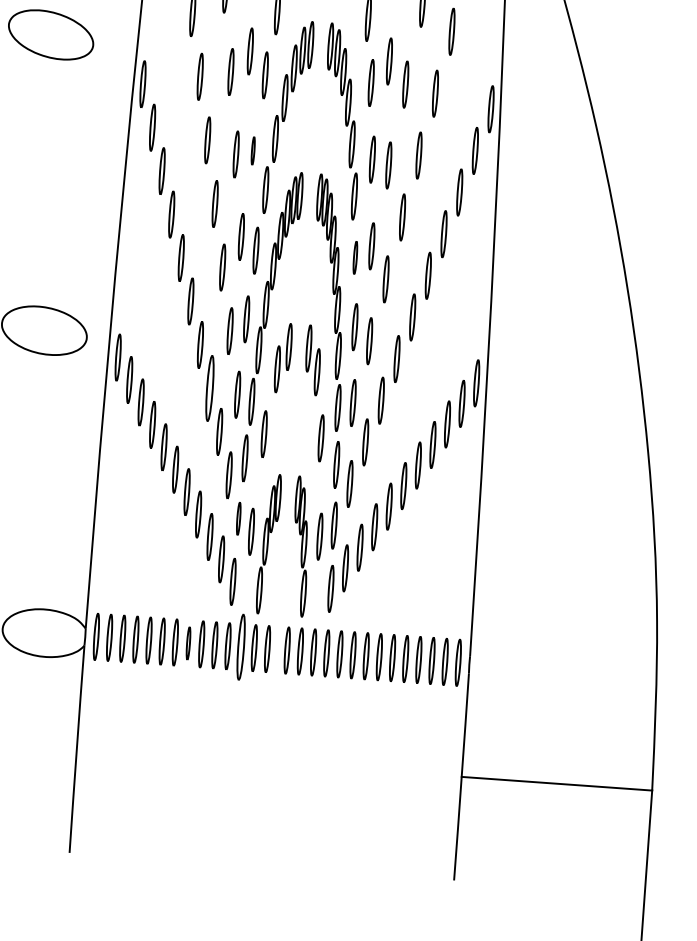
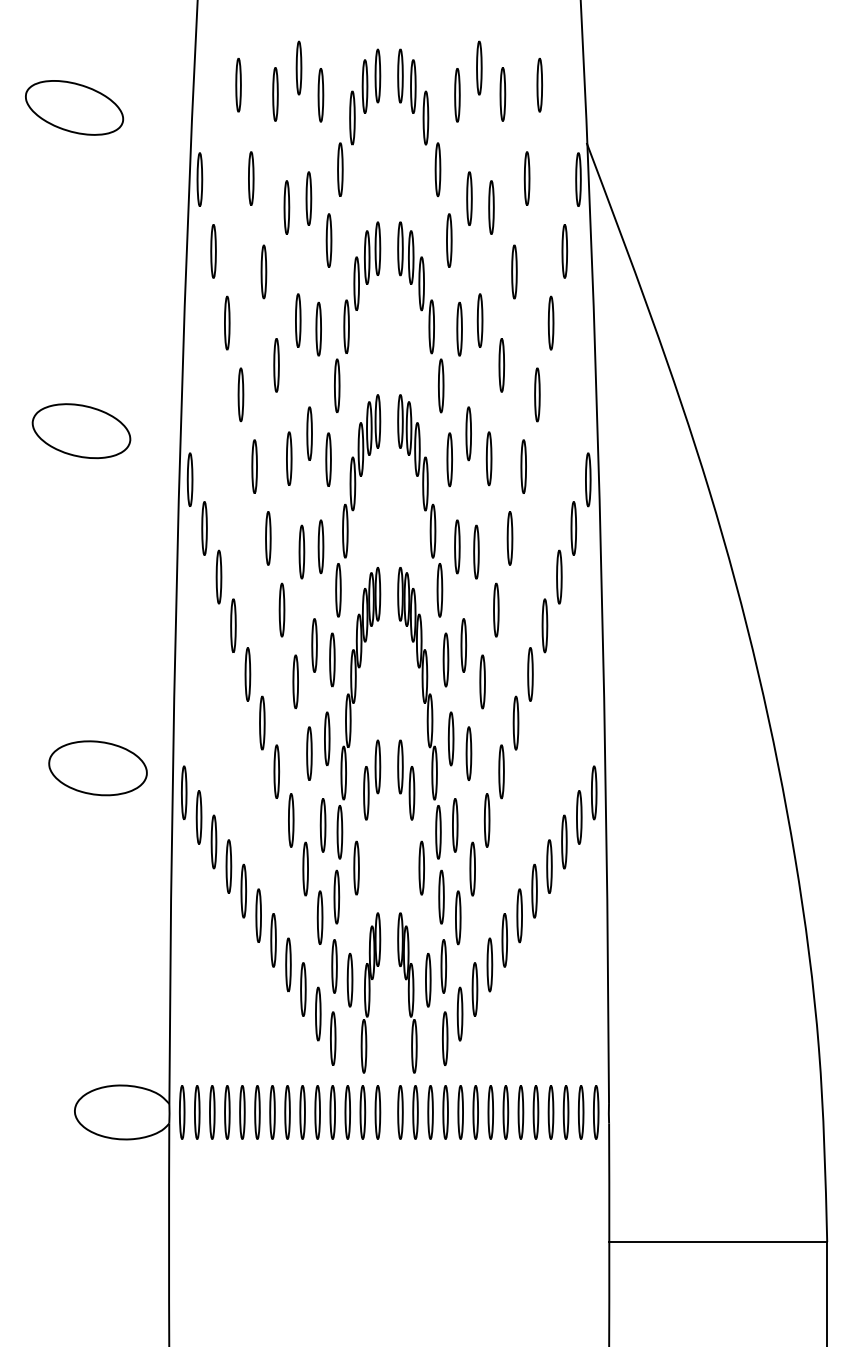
part: (252, 150) -> (320, 546), size x1.67
part: (354, 257) -> (445, 659), size x1.43
part: (210, 388) -> (291, 820), size x0.71
part: (238, 518) -> (334, 966), size x1.43
part: (188, 643) -> (287, 1112), size x1.43
part: (240, 647) -> (347, 1112), size x0.71

